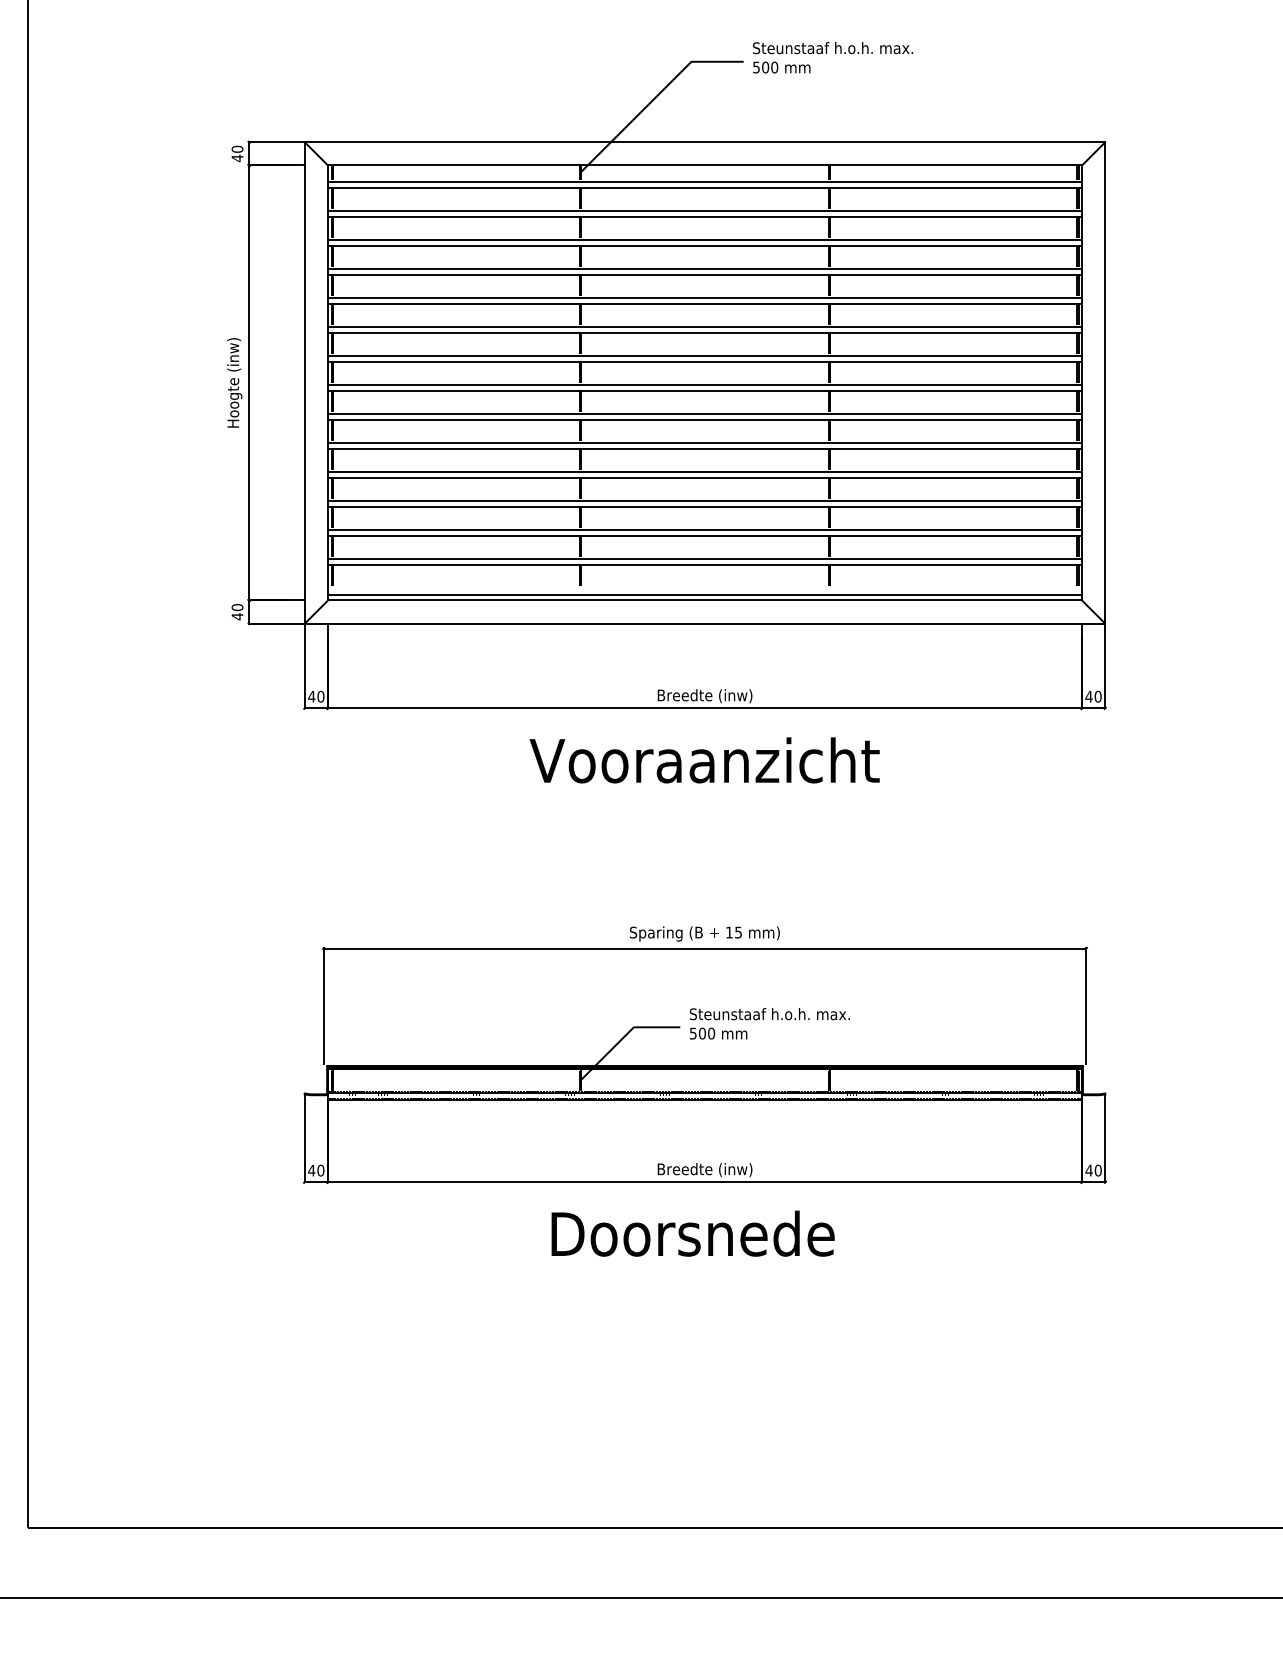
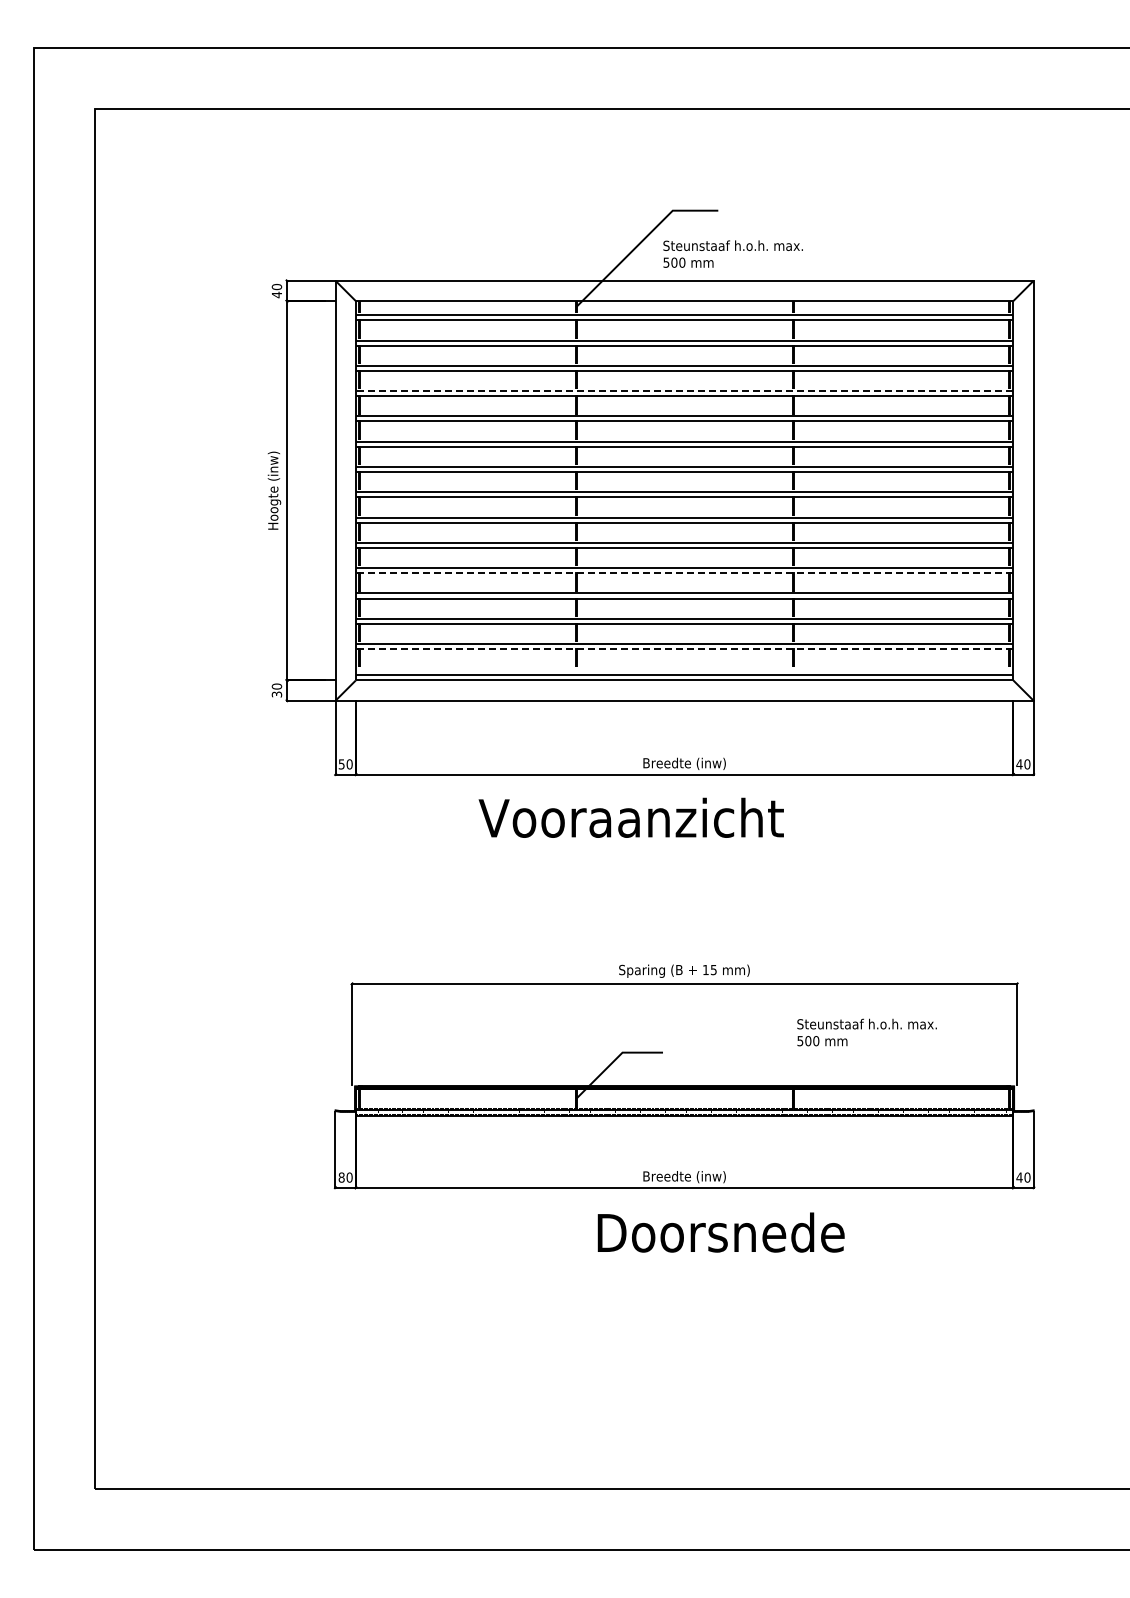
text: (832, 56) -> (732, 253), moved
line: (704, 269) -> (684, 391), solid -> dashed
line: (704, 477) -> (684, 573), solid -> dashed
line: (704, 565) -> (684, 649), solid -> dashed
text: (237, 616) -> (276, 694), 40 -> 30
text: (311, 696) -> (341, 764), 40 -> 50
text: (703, 759) -> (630, 817), moved
text: (769, 1023) -> (866, 1032), moved
text: (311, 1170) -> (341, 1177), 40 -> 80
text: (692, 1233) -> (720, 1232), moved

